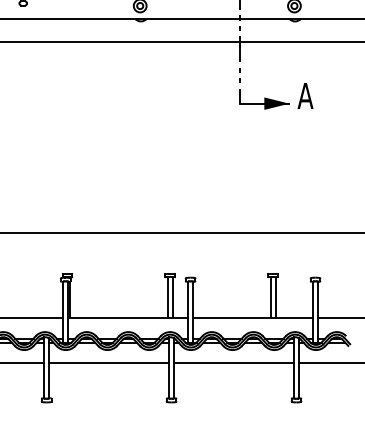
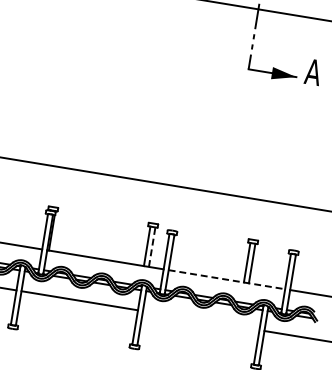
line: (172, 297) -> (151, 246), solid -> dashed
line: (253, 317) -> (227, 279), solid -> dashed
line: (233, 363) -> (200, 320), removed

